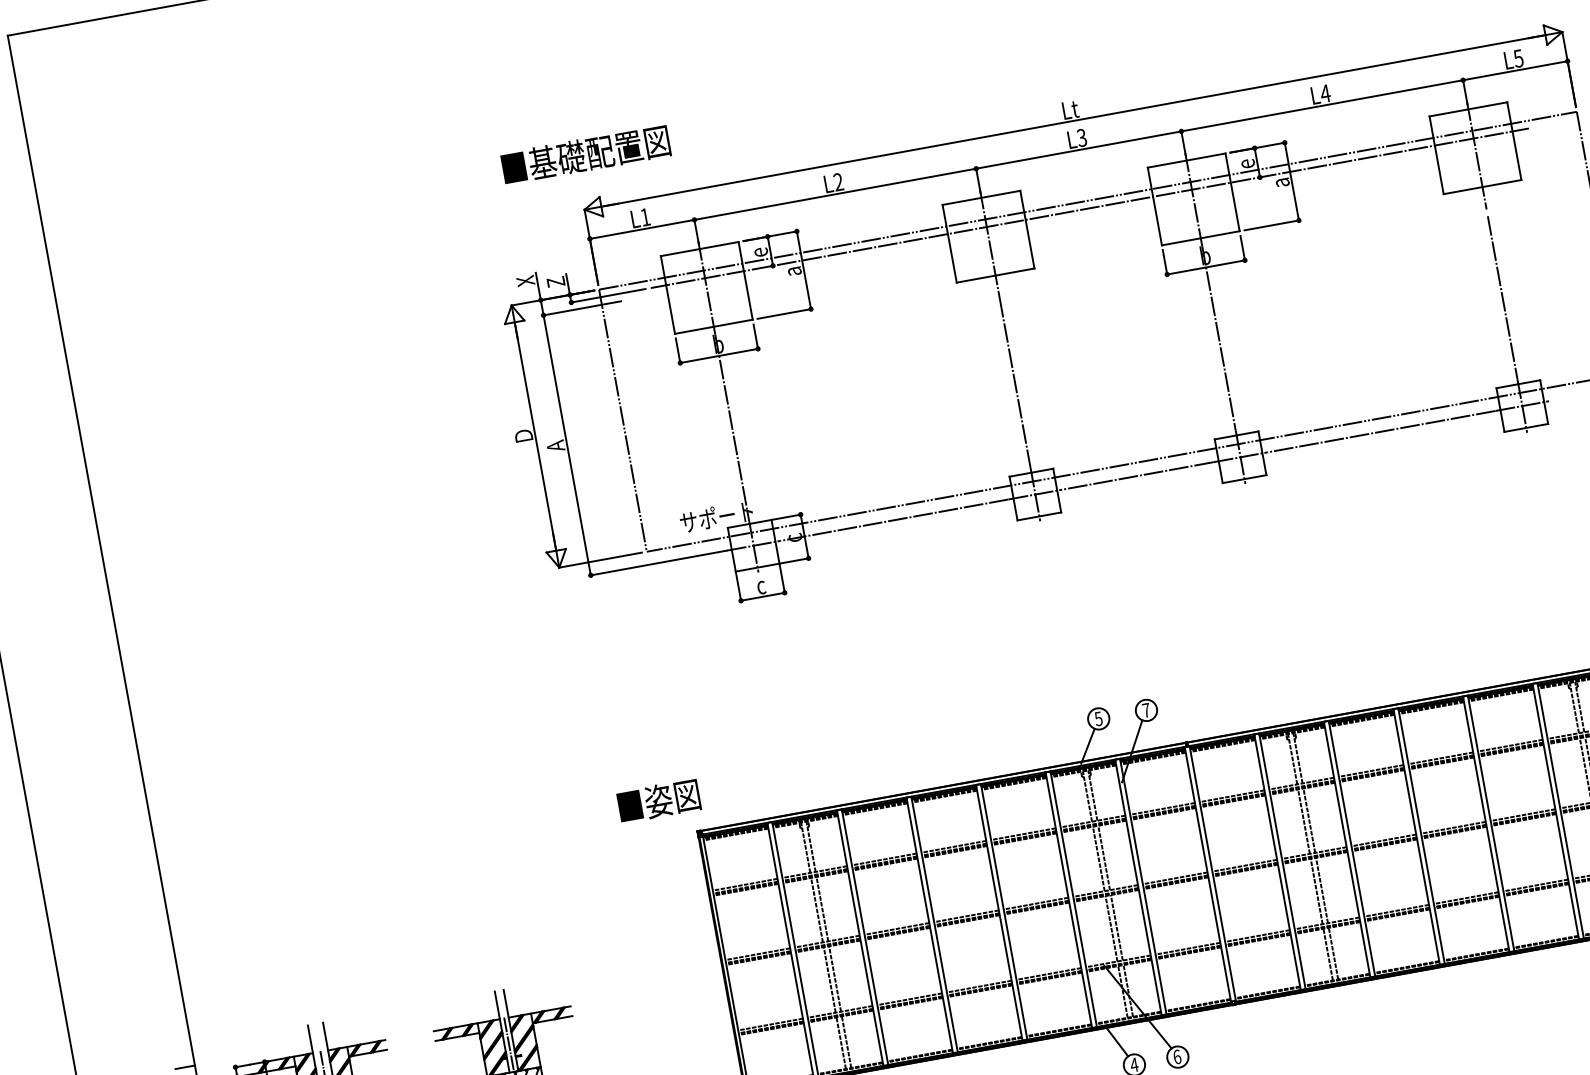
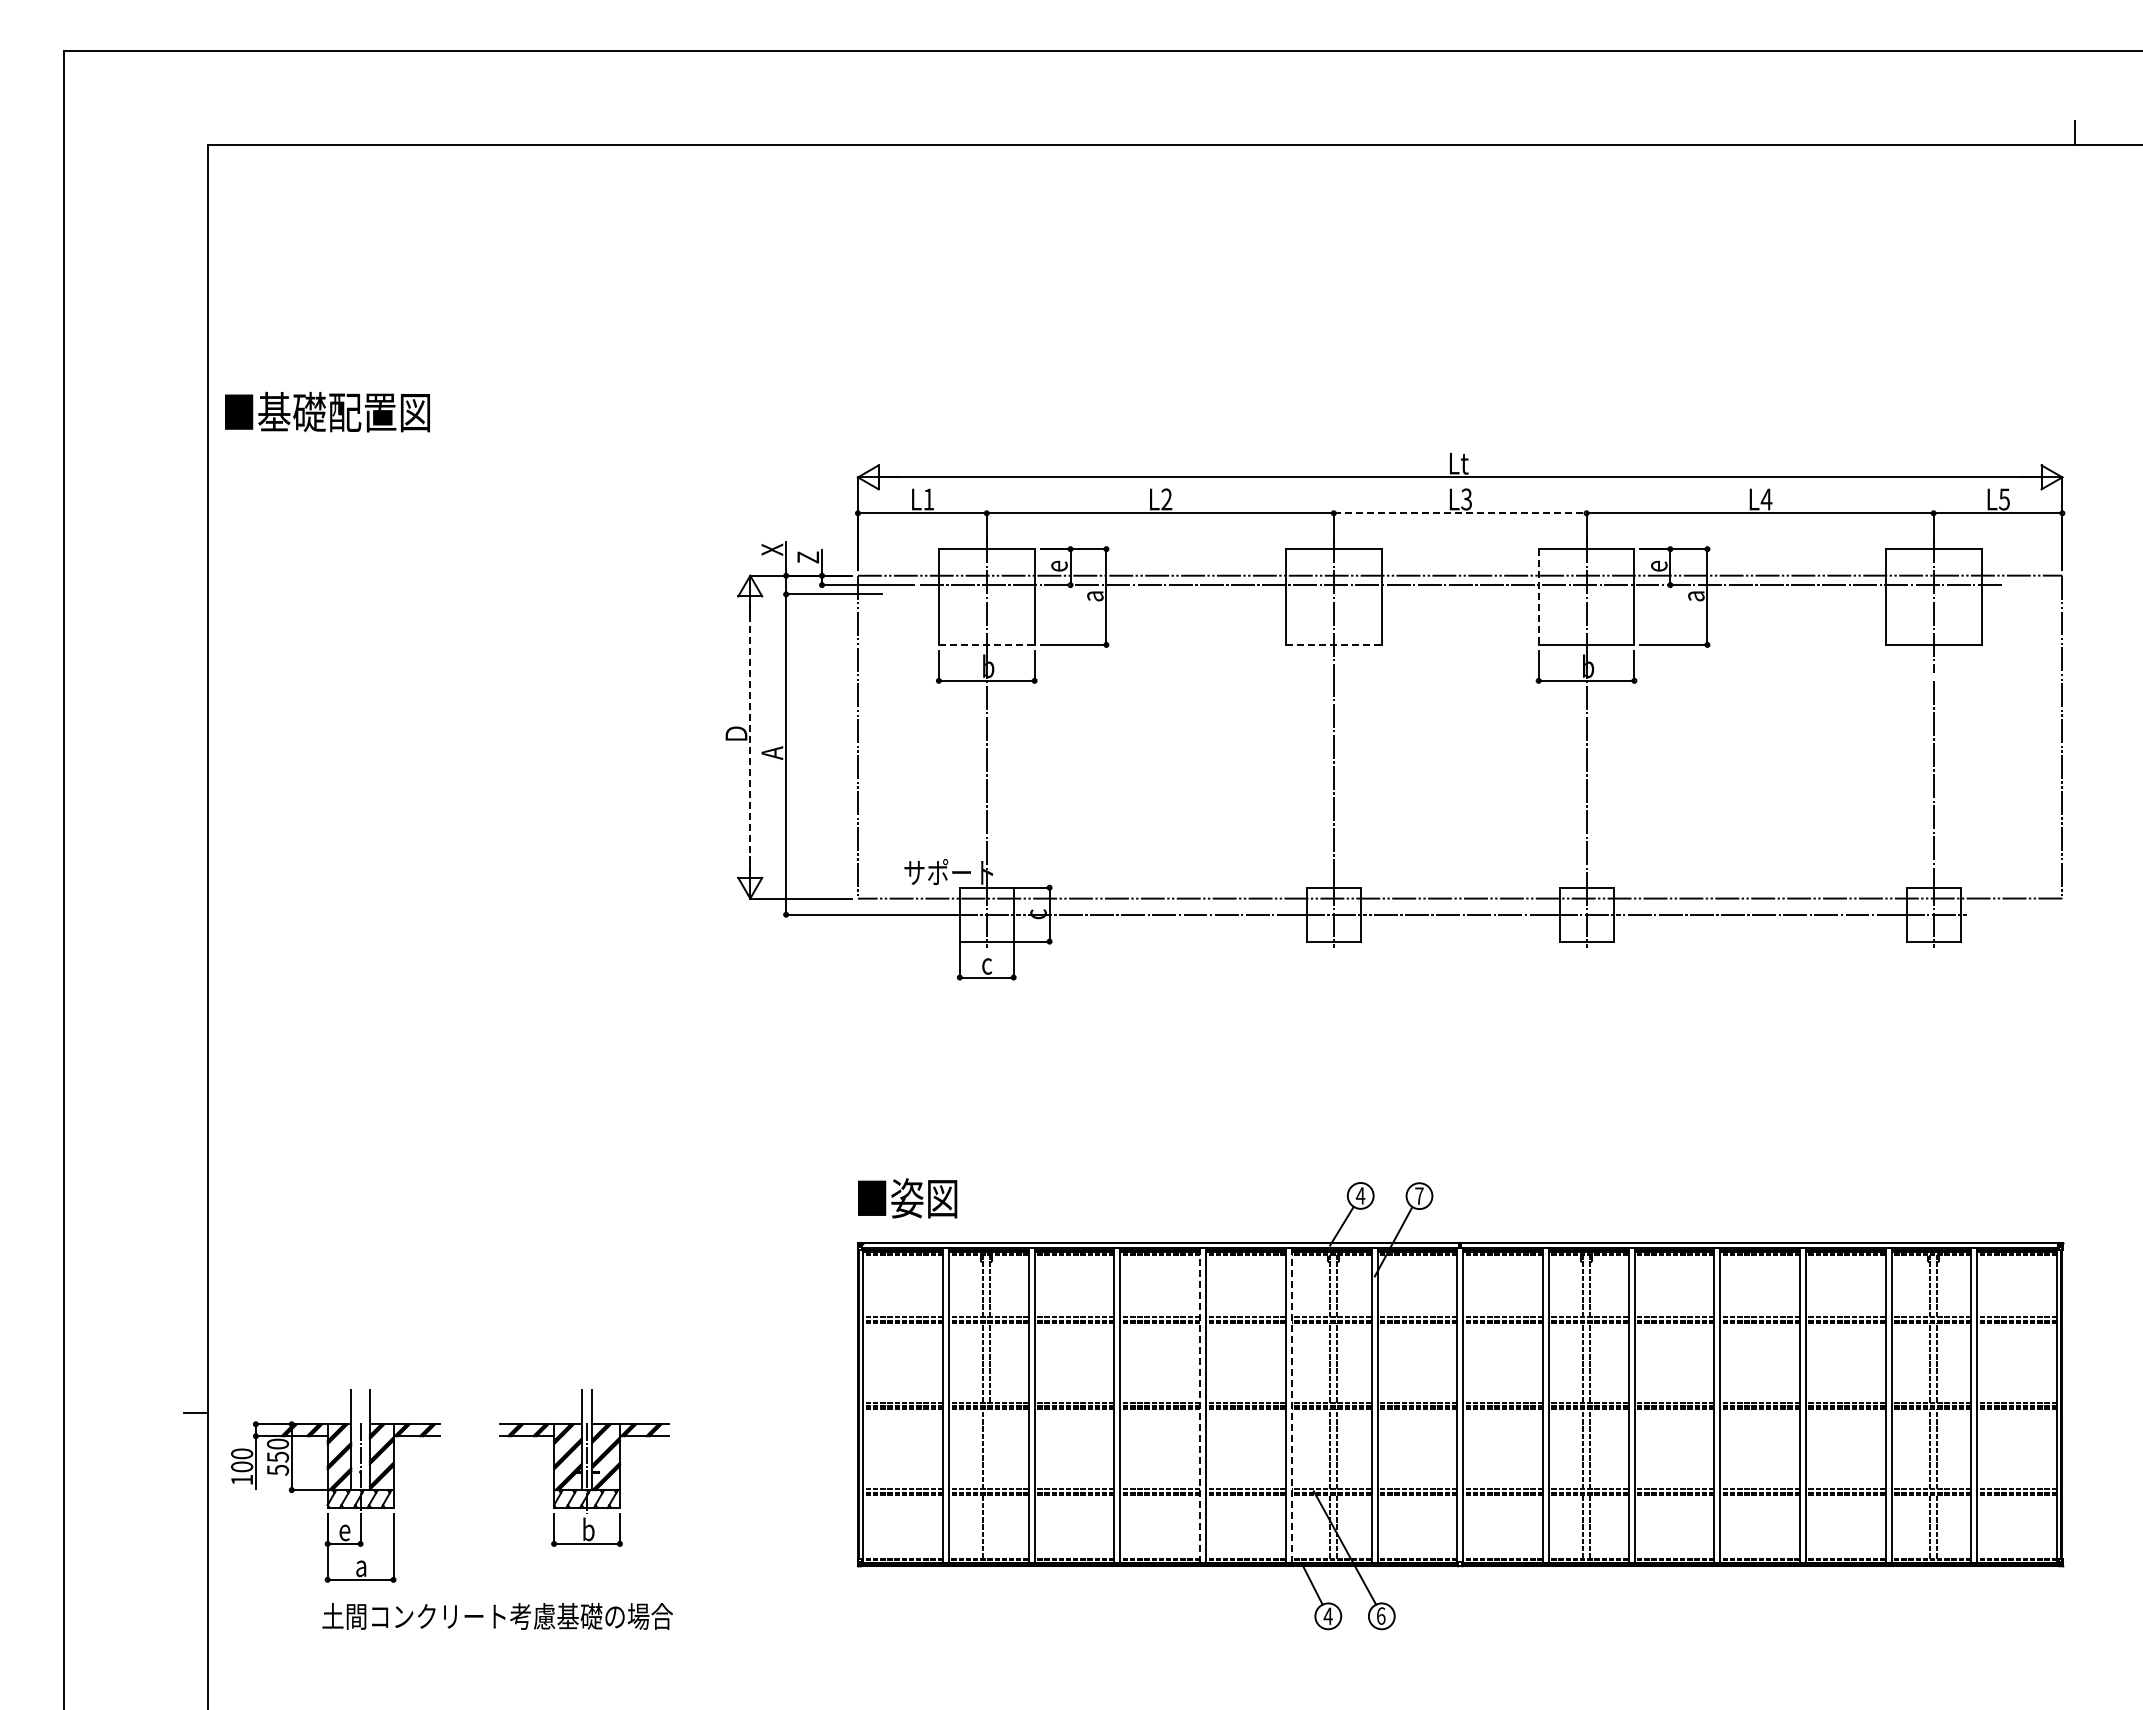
line: (1079, 150) -> (1460, 513), solid -> dashed
text: (586, 155) -> (327, 412), moved
line: (1154, 206) -> (1538, 597), solid -> dashed
line: (995, 275) -> (1333, 644), solid -> dashed
line: (713, 326) -> (986, 644), solid -> dashed
line: (535, 436) -> (750, 737), solid -> dashed
text: (1098, 718) -> (1360, 1195), 5 -> 4
text: (658, 801) -> (907, 1198), moved
line: (1073, 899) -> (1291, 1405), solid -> dashed
line: (999, 912) -> (1200, 1405), solid -> dashed
line: (834, 978) -> (989, 1448), removed
line: (846, 1042) -> (989, 1526), removed

